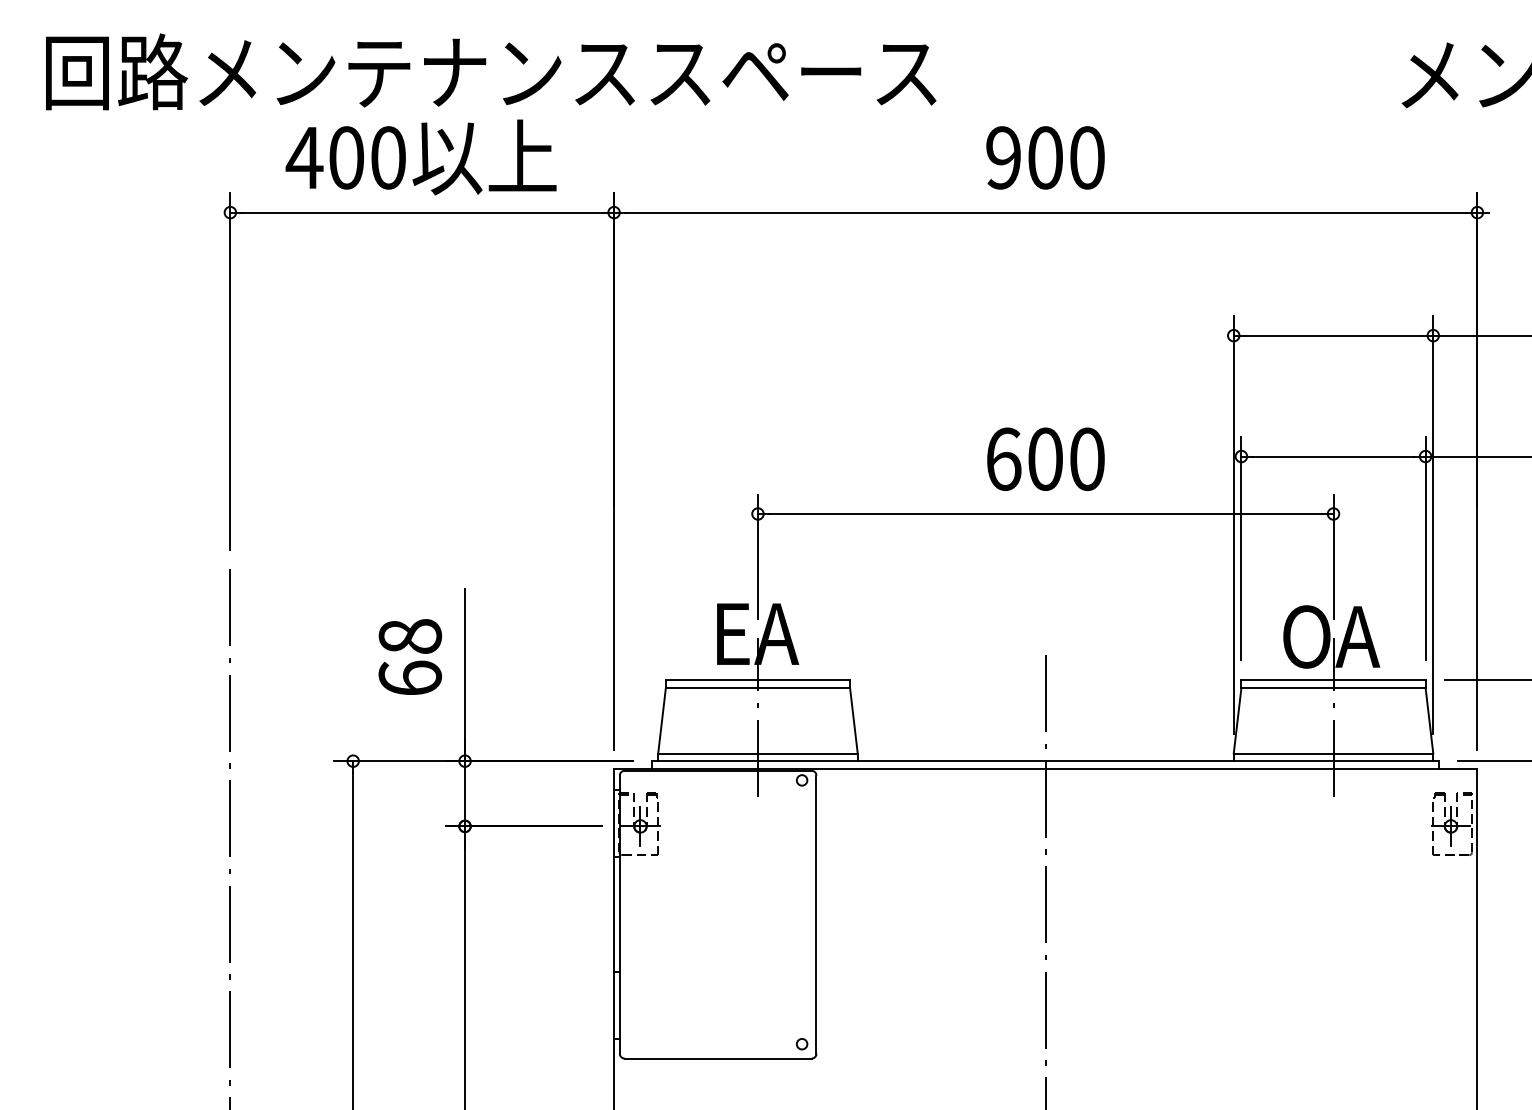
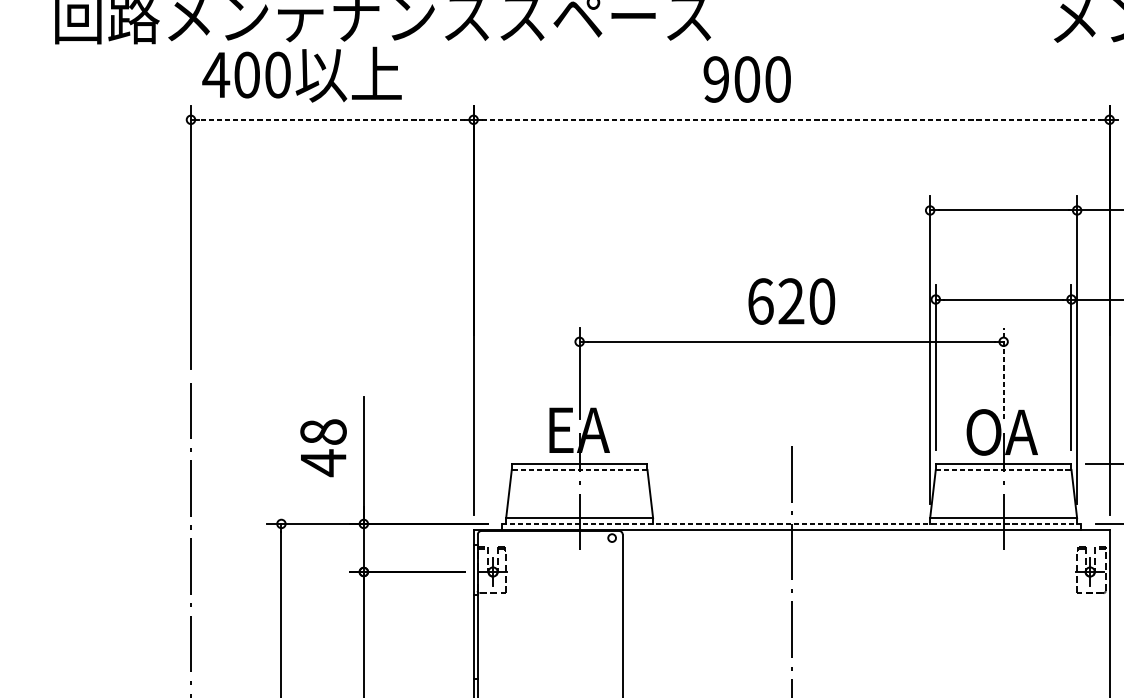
text: (420, 157) -> (301, 74), moved
text: (1045, 157) -> (747, 79), moved
line: (421, 212) -> (331, 119), solid -> dashed
line: (1046, 212) -> (792, 119), solid -> dashed
text: (1045, 458) -> (791, 300), 600 -> 620
line: (1333, 556) -> (1003, 373), solid -> dashed
text: (410, 678) -> (323, 463), 68 -> 48
line: (757, 687) -> (579, 469), solid -> dashed
line: (1334, 687) -> (1004, 469), solid -> dashed
line: (1046, 761) -> (792, 524), solid -> dashed

